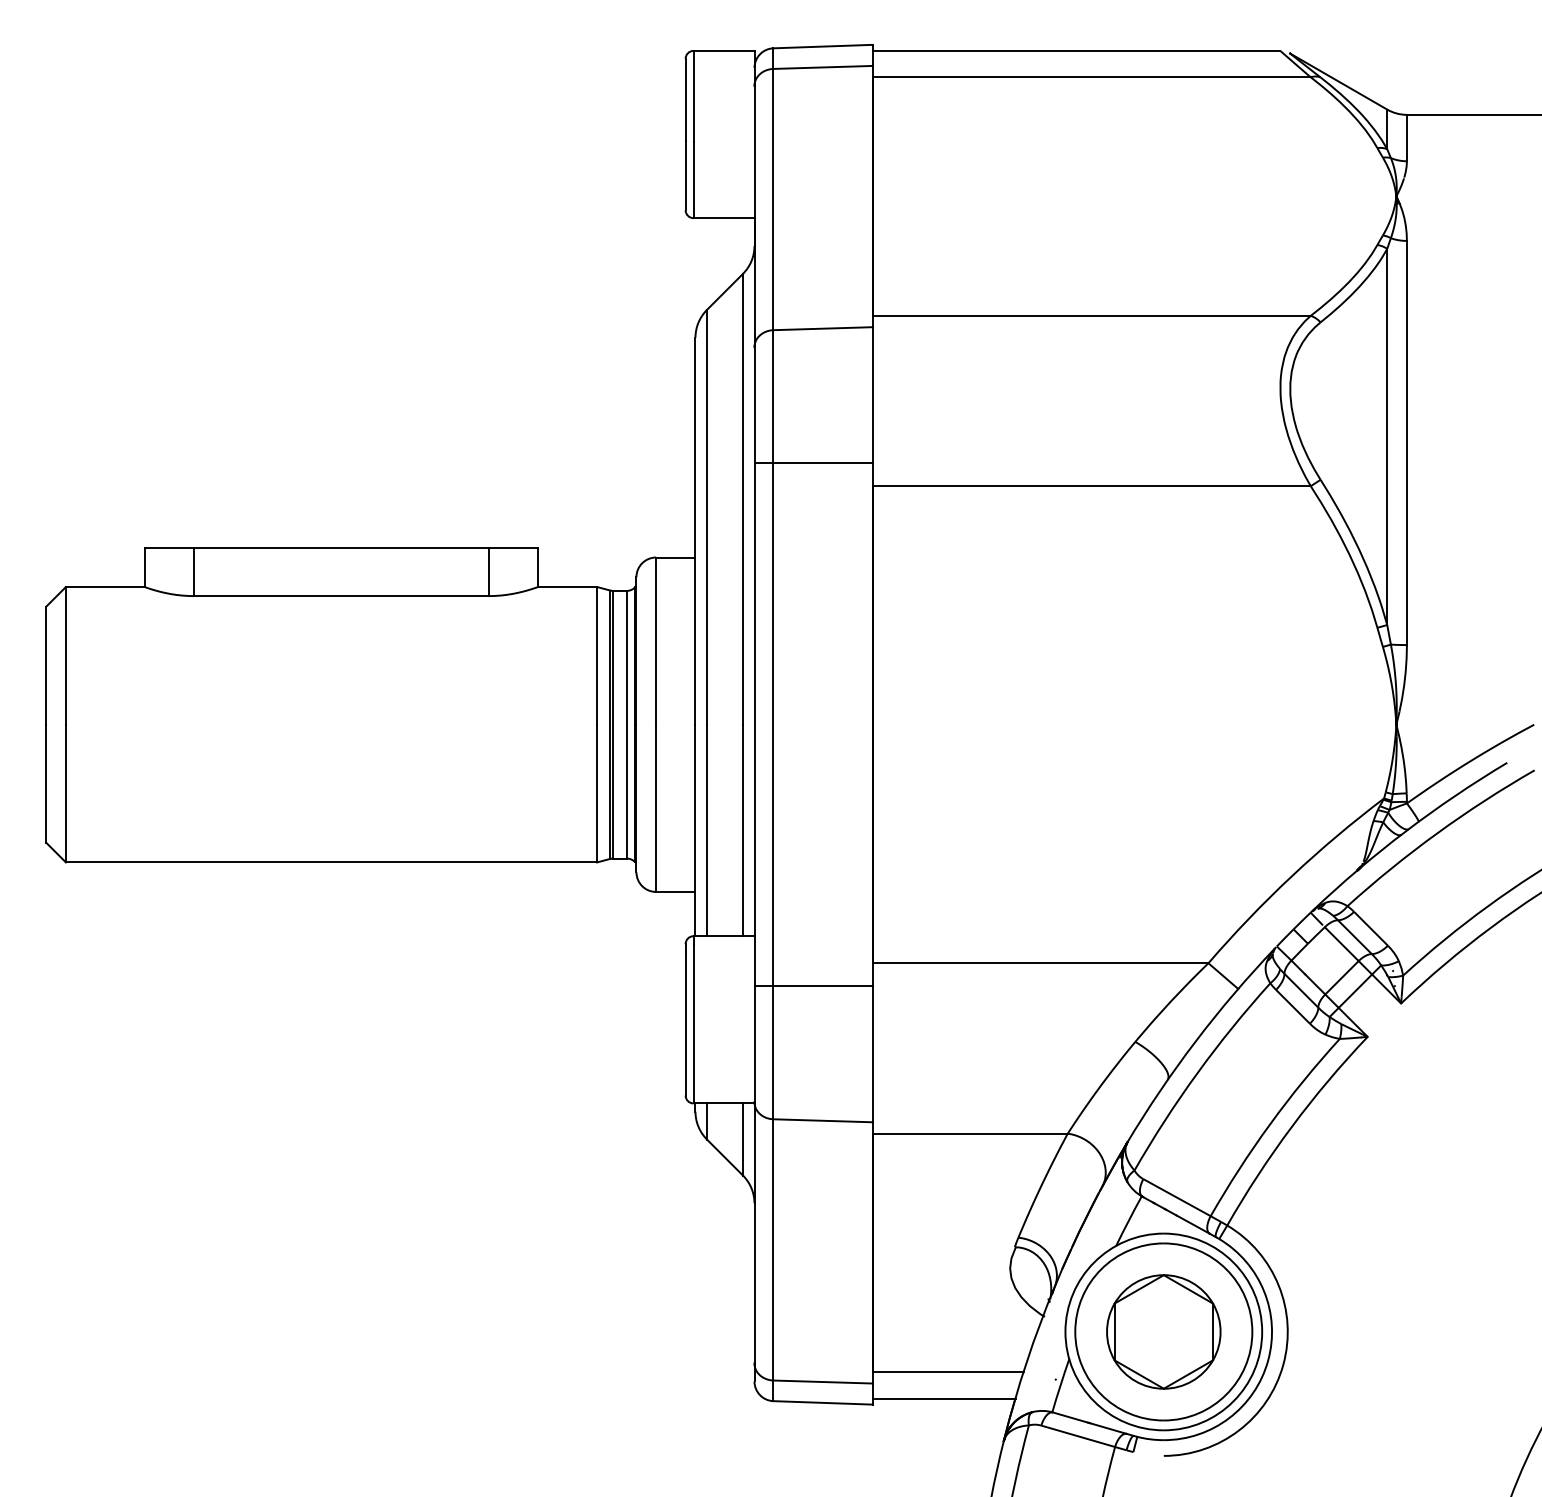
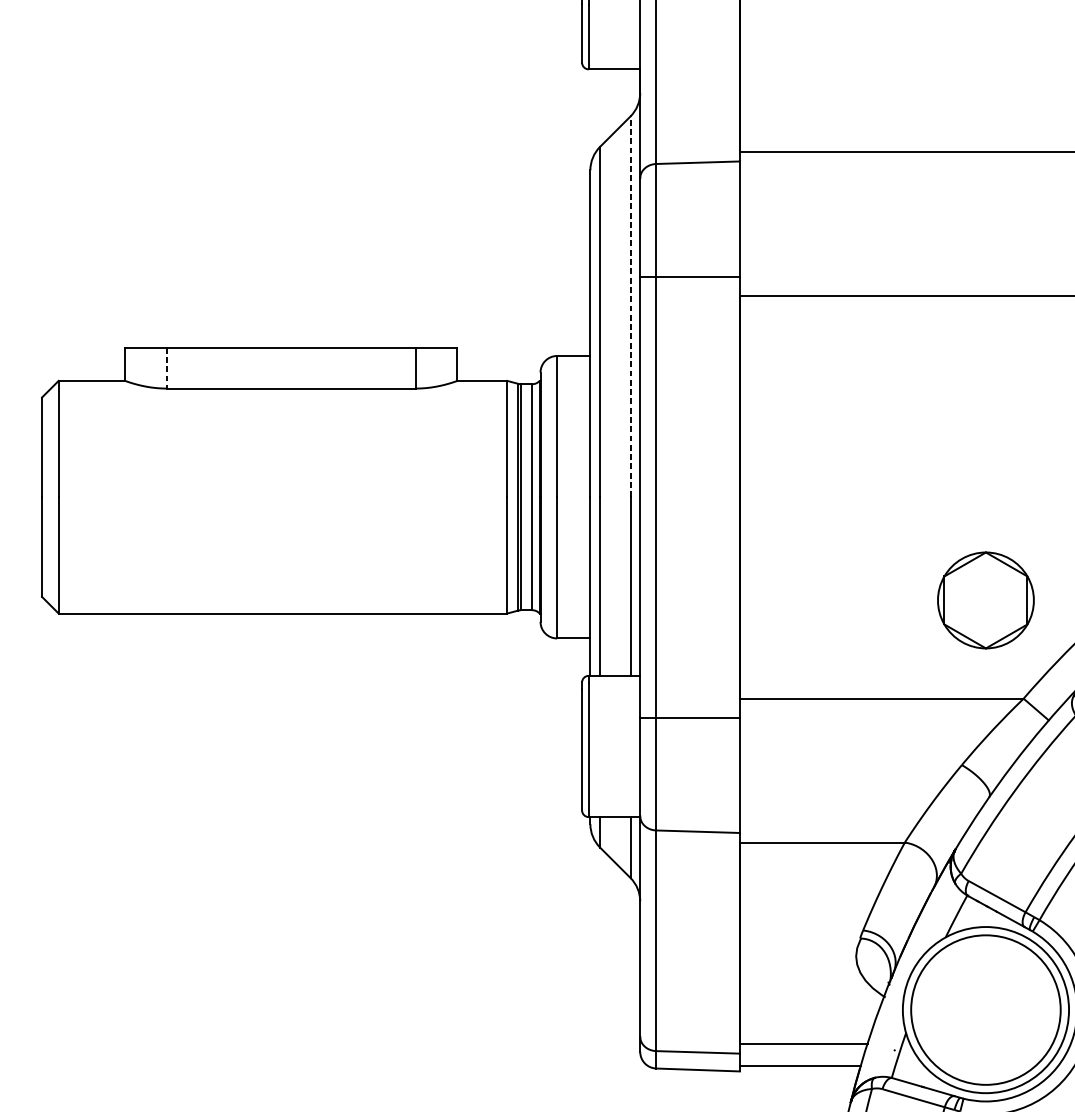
line: (742, 498) -> (630, 306), solid -> dashed
line: (193, 572) -> (166, 368), solid -> dashed
part: (1163, 1331) -> (985, 600), moved

